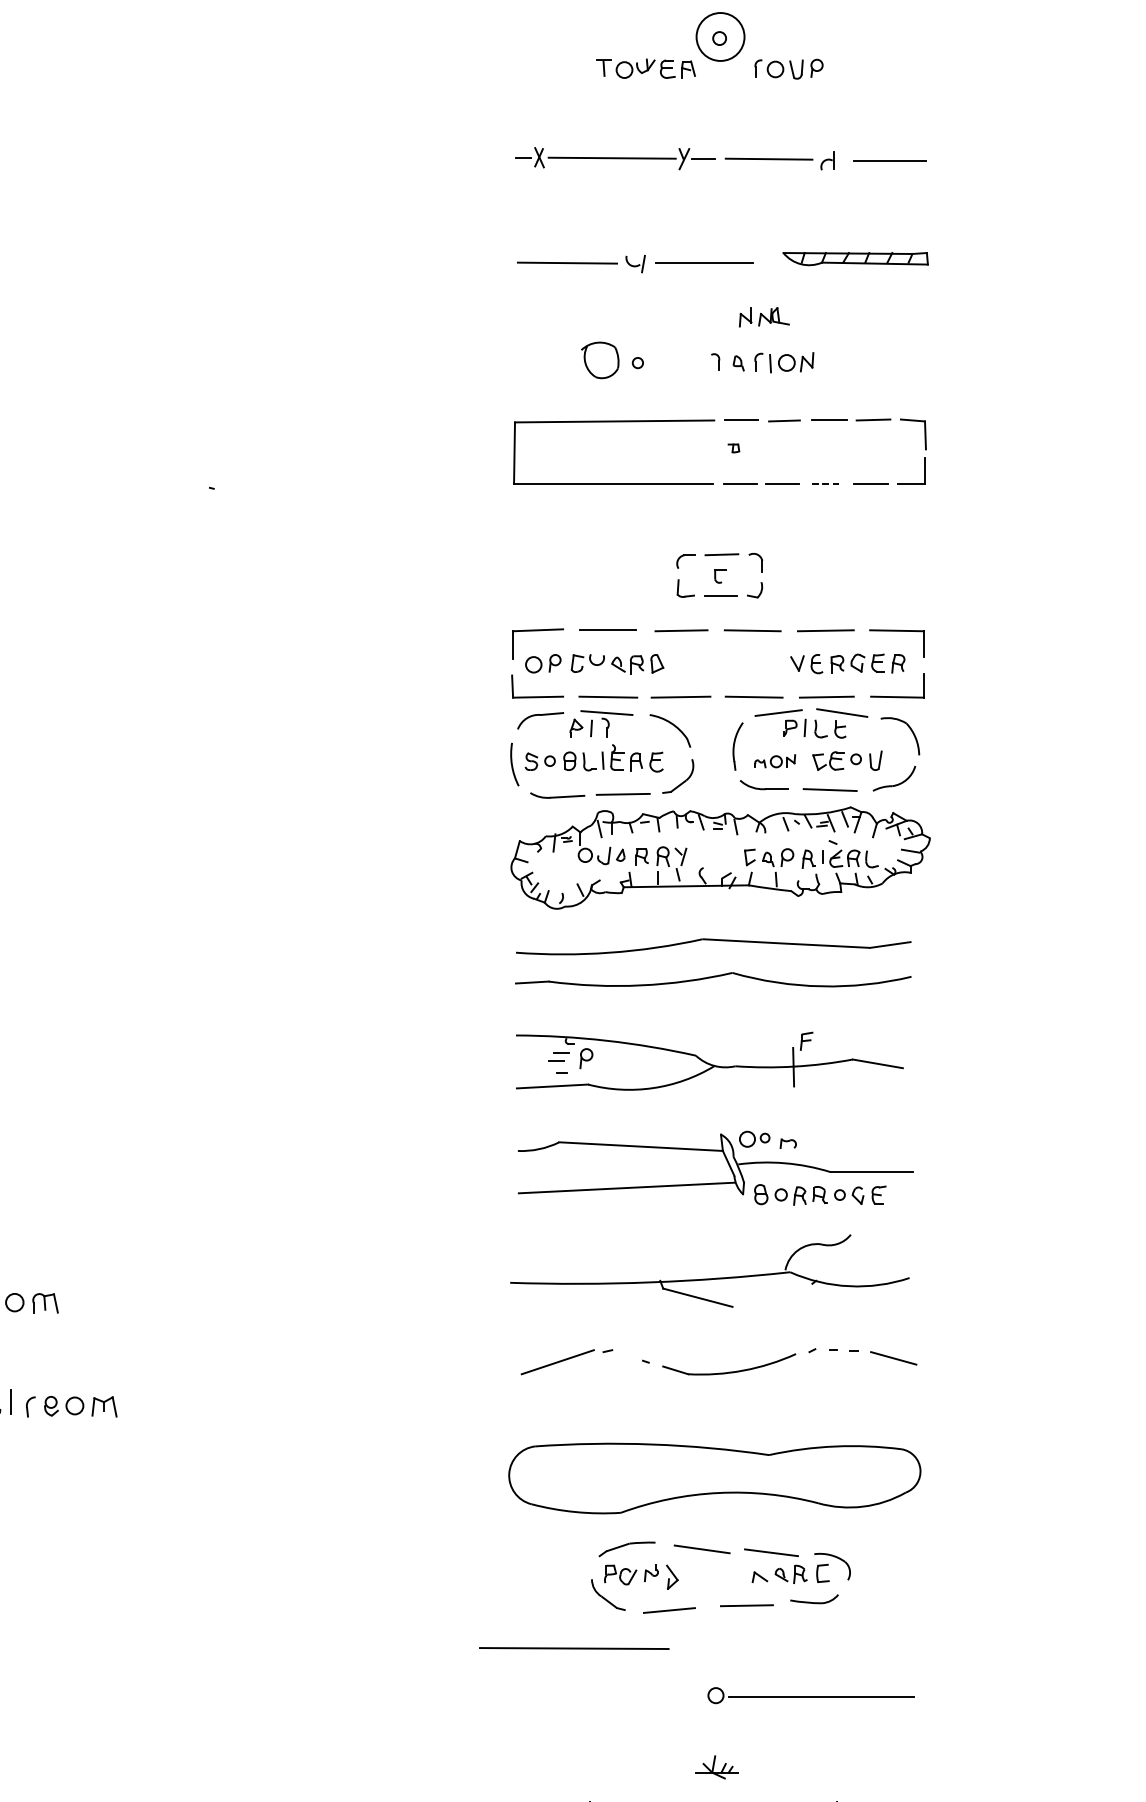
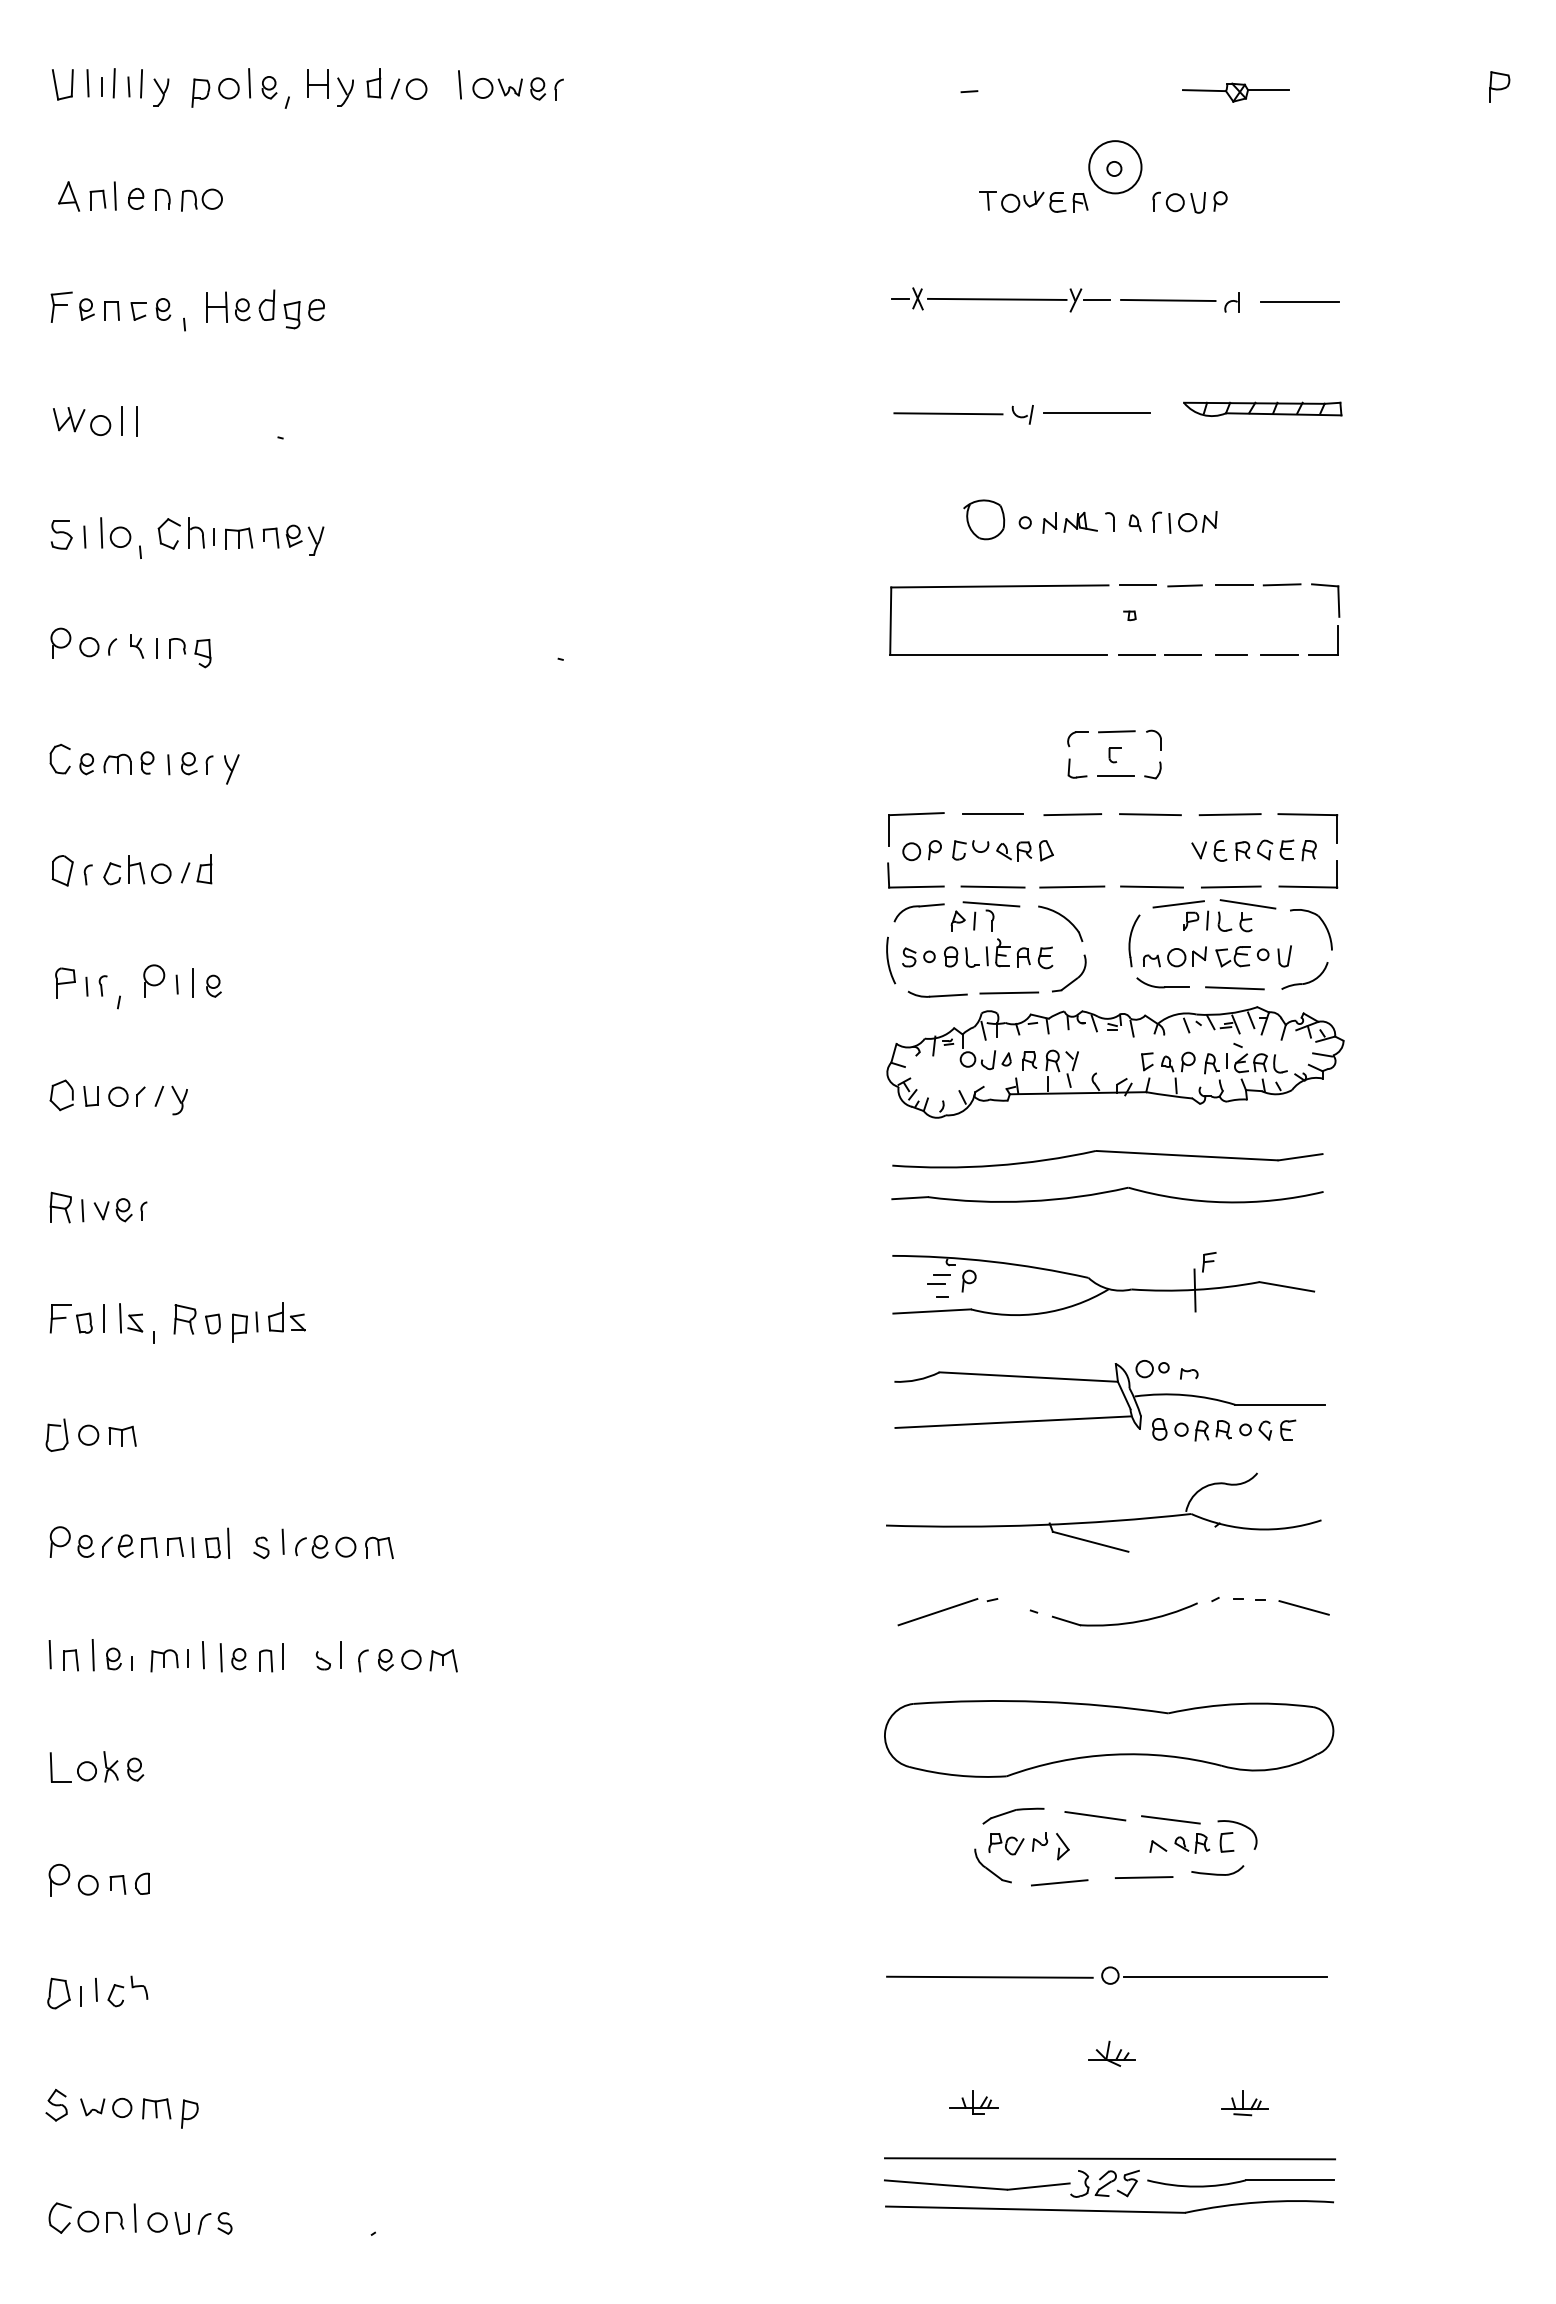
part: (763, 316) -> (1069, 522), moved
line: (827, 483) -> (1231, 654), dashed -> solid
part: (774, 760) -> (1174, 956), size x1.43
line: (573, 1647) -> (989, 1976), moved

